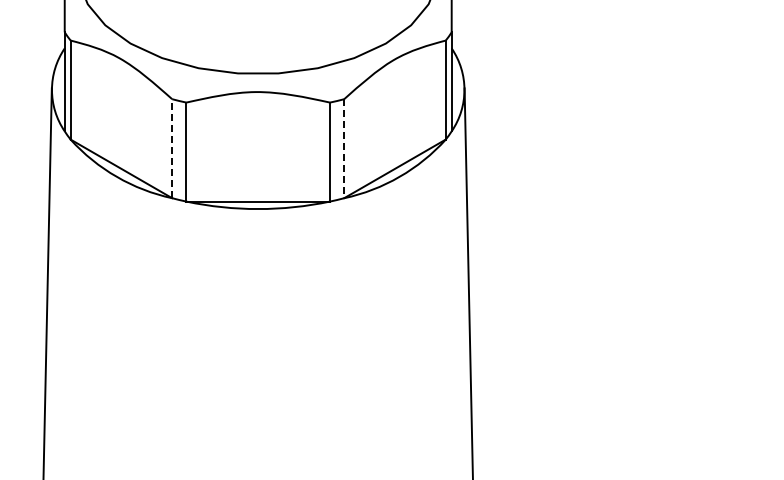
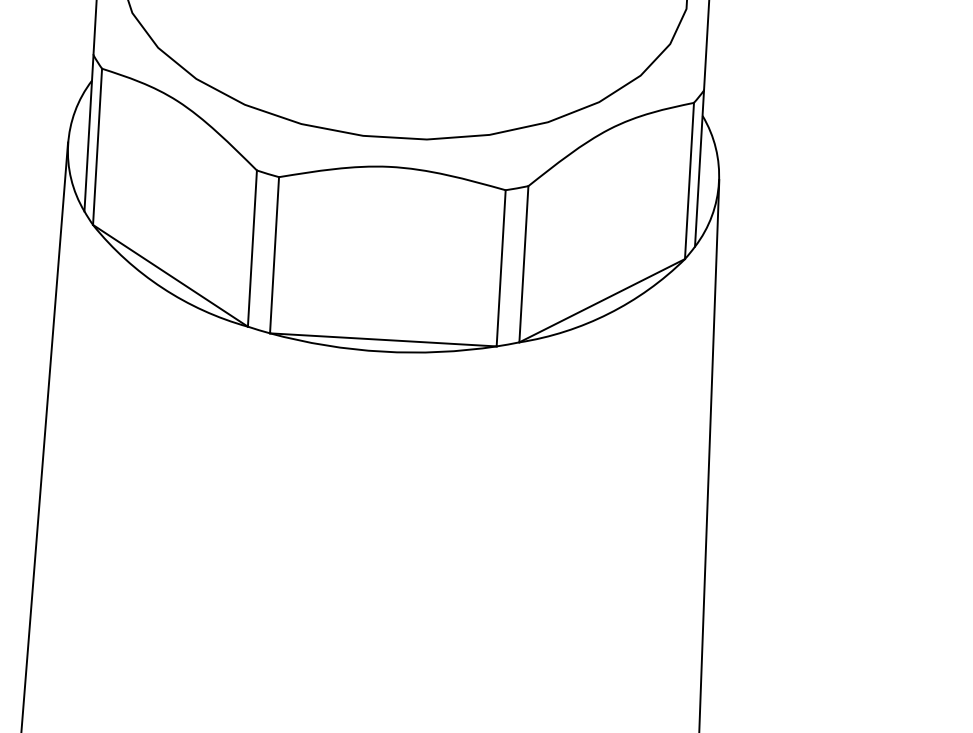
line: (172, 148) -> (252, 248), dashed -> solid
line: (344, 148) -> (524, 263), dashed -> solid

